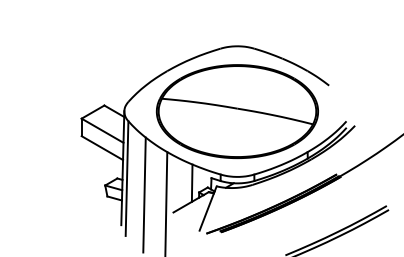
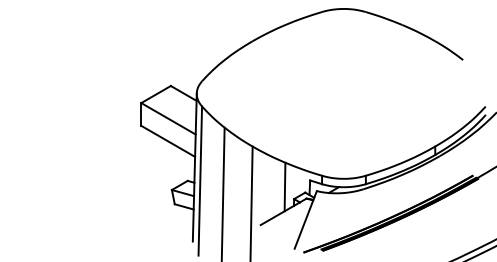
part: (236, 111) -> (342, 93), removed

